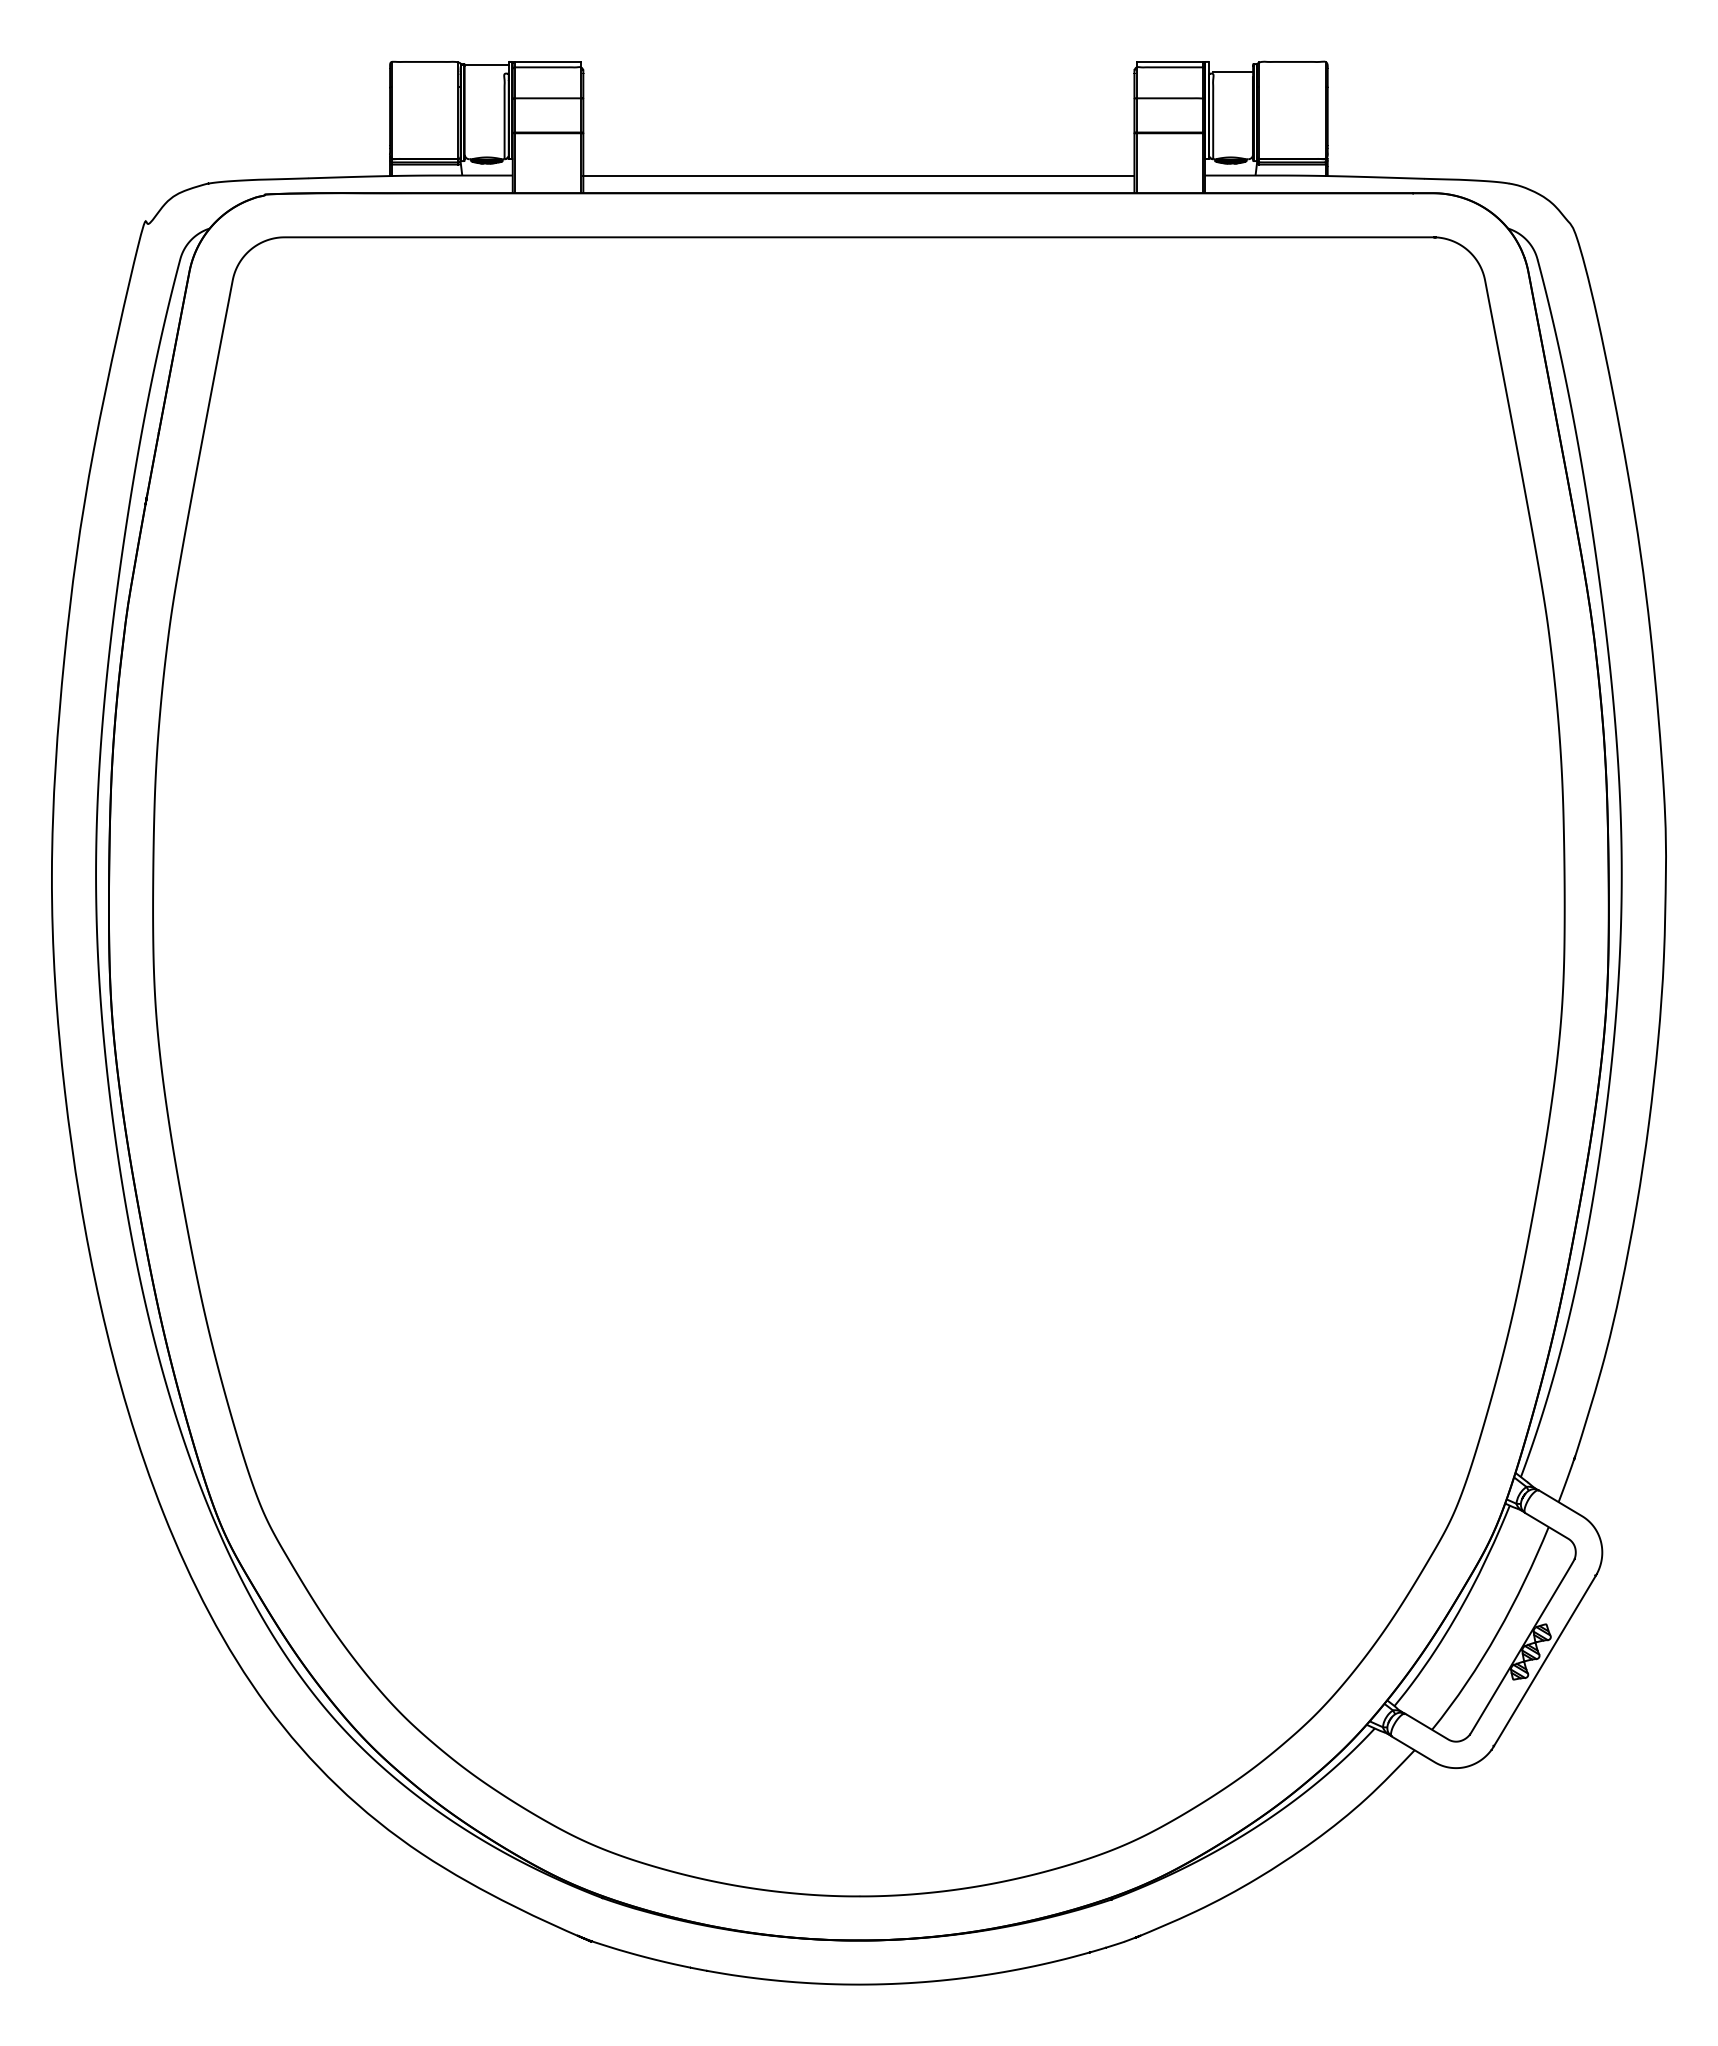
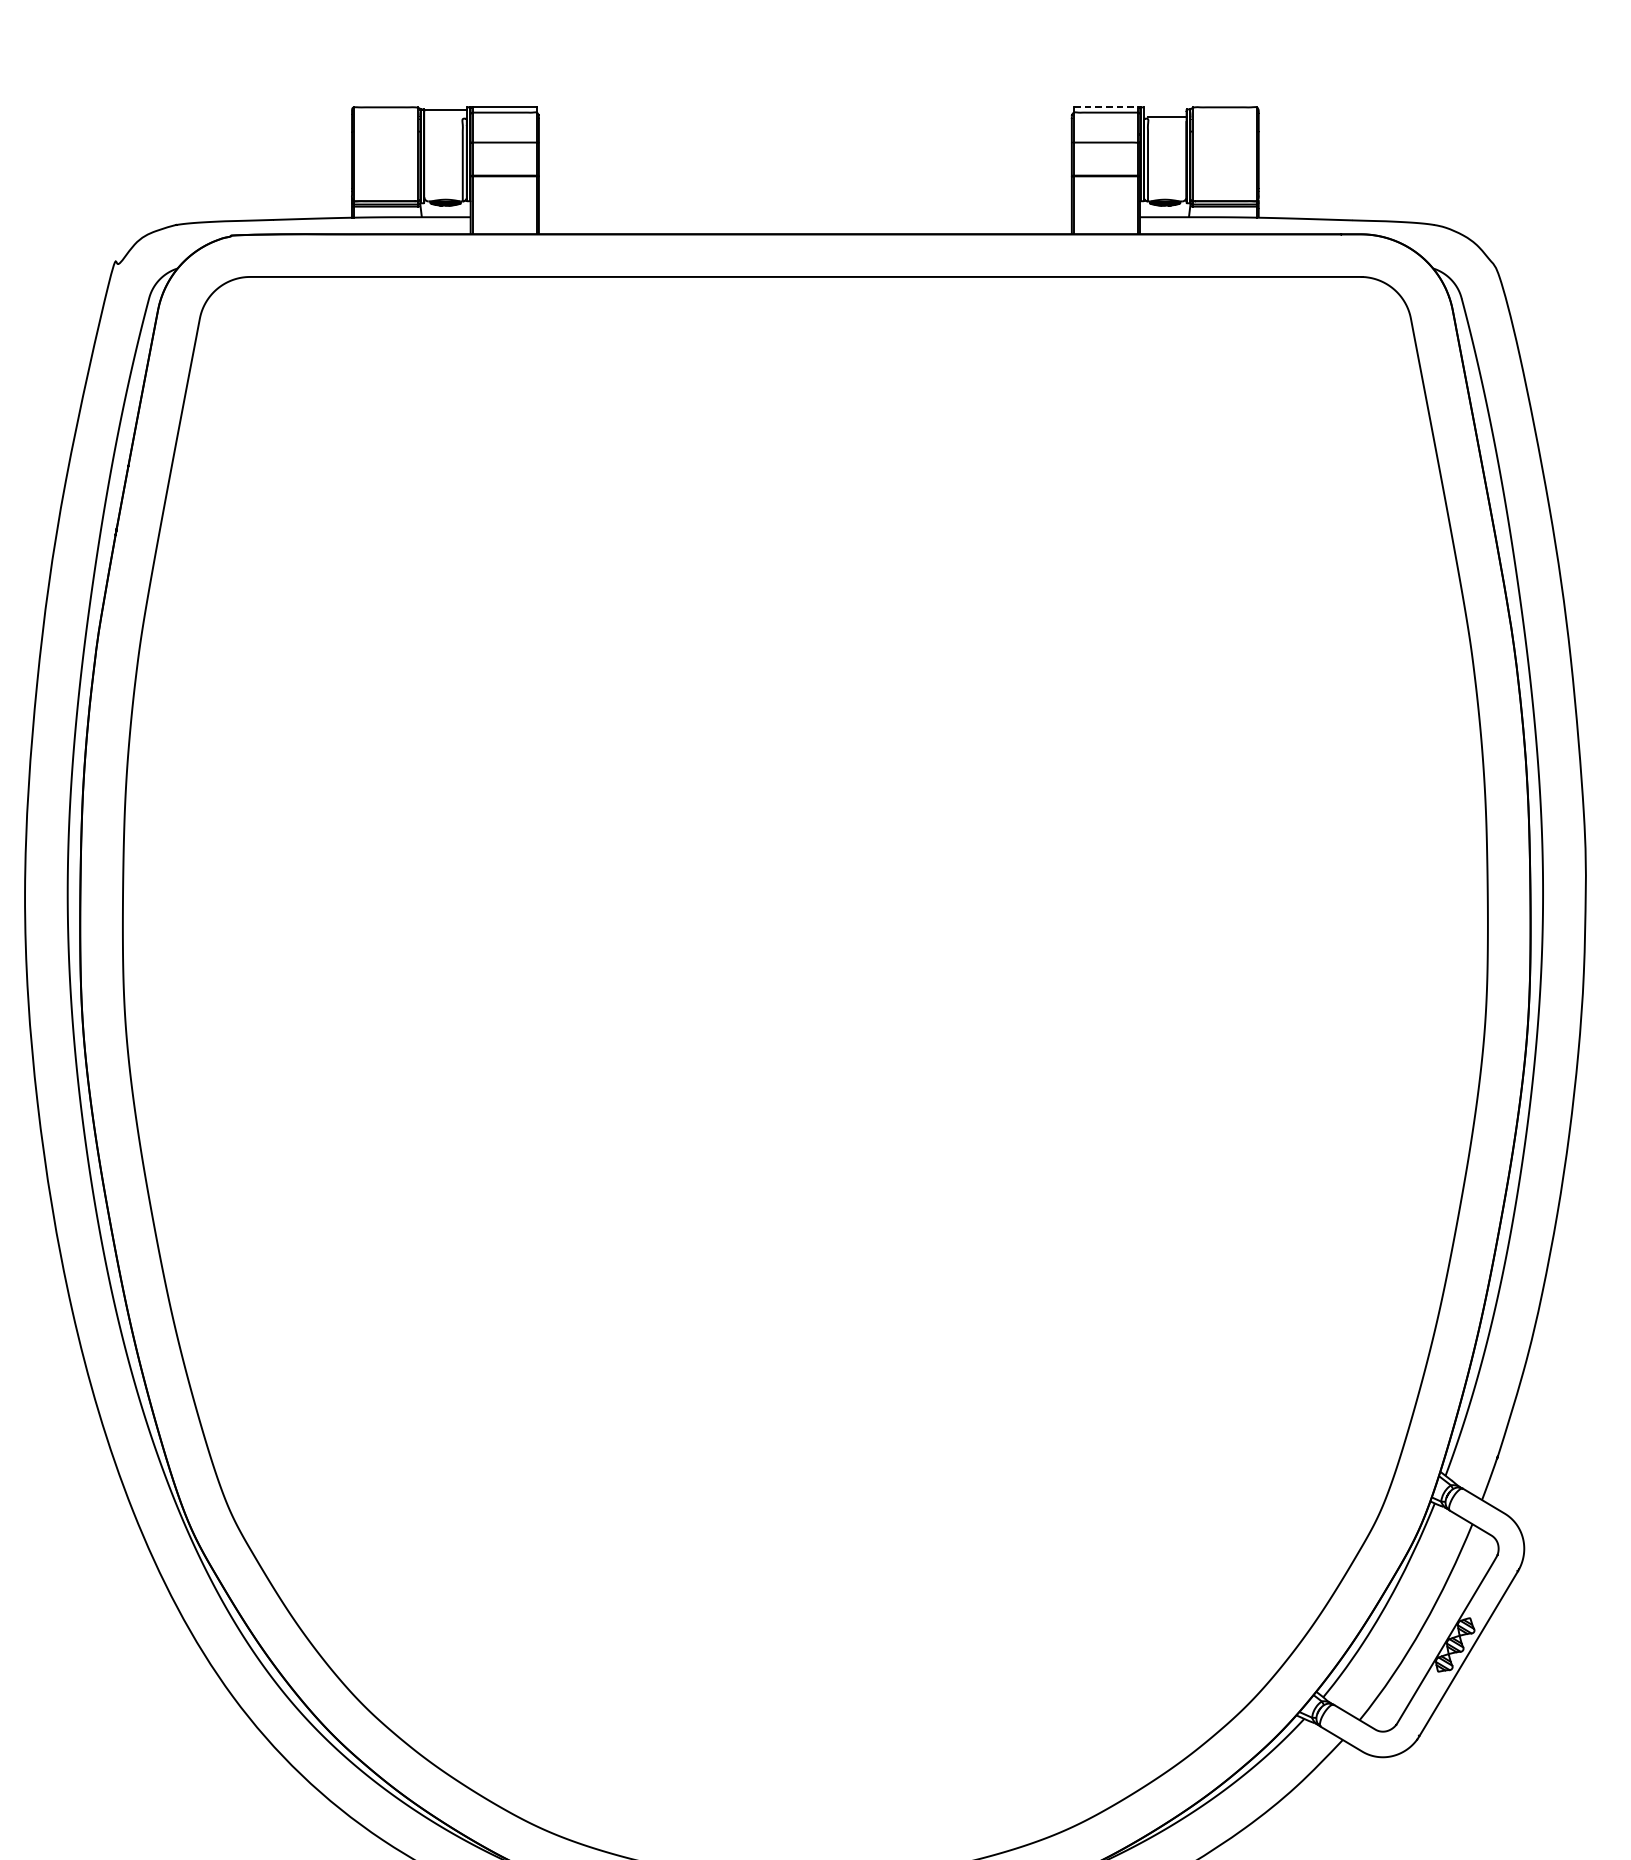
line: (1171, 61) -> (1107, 106), solid -> dashed
line: (858, 175) -> (805, 217), removed

